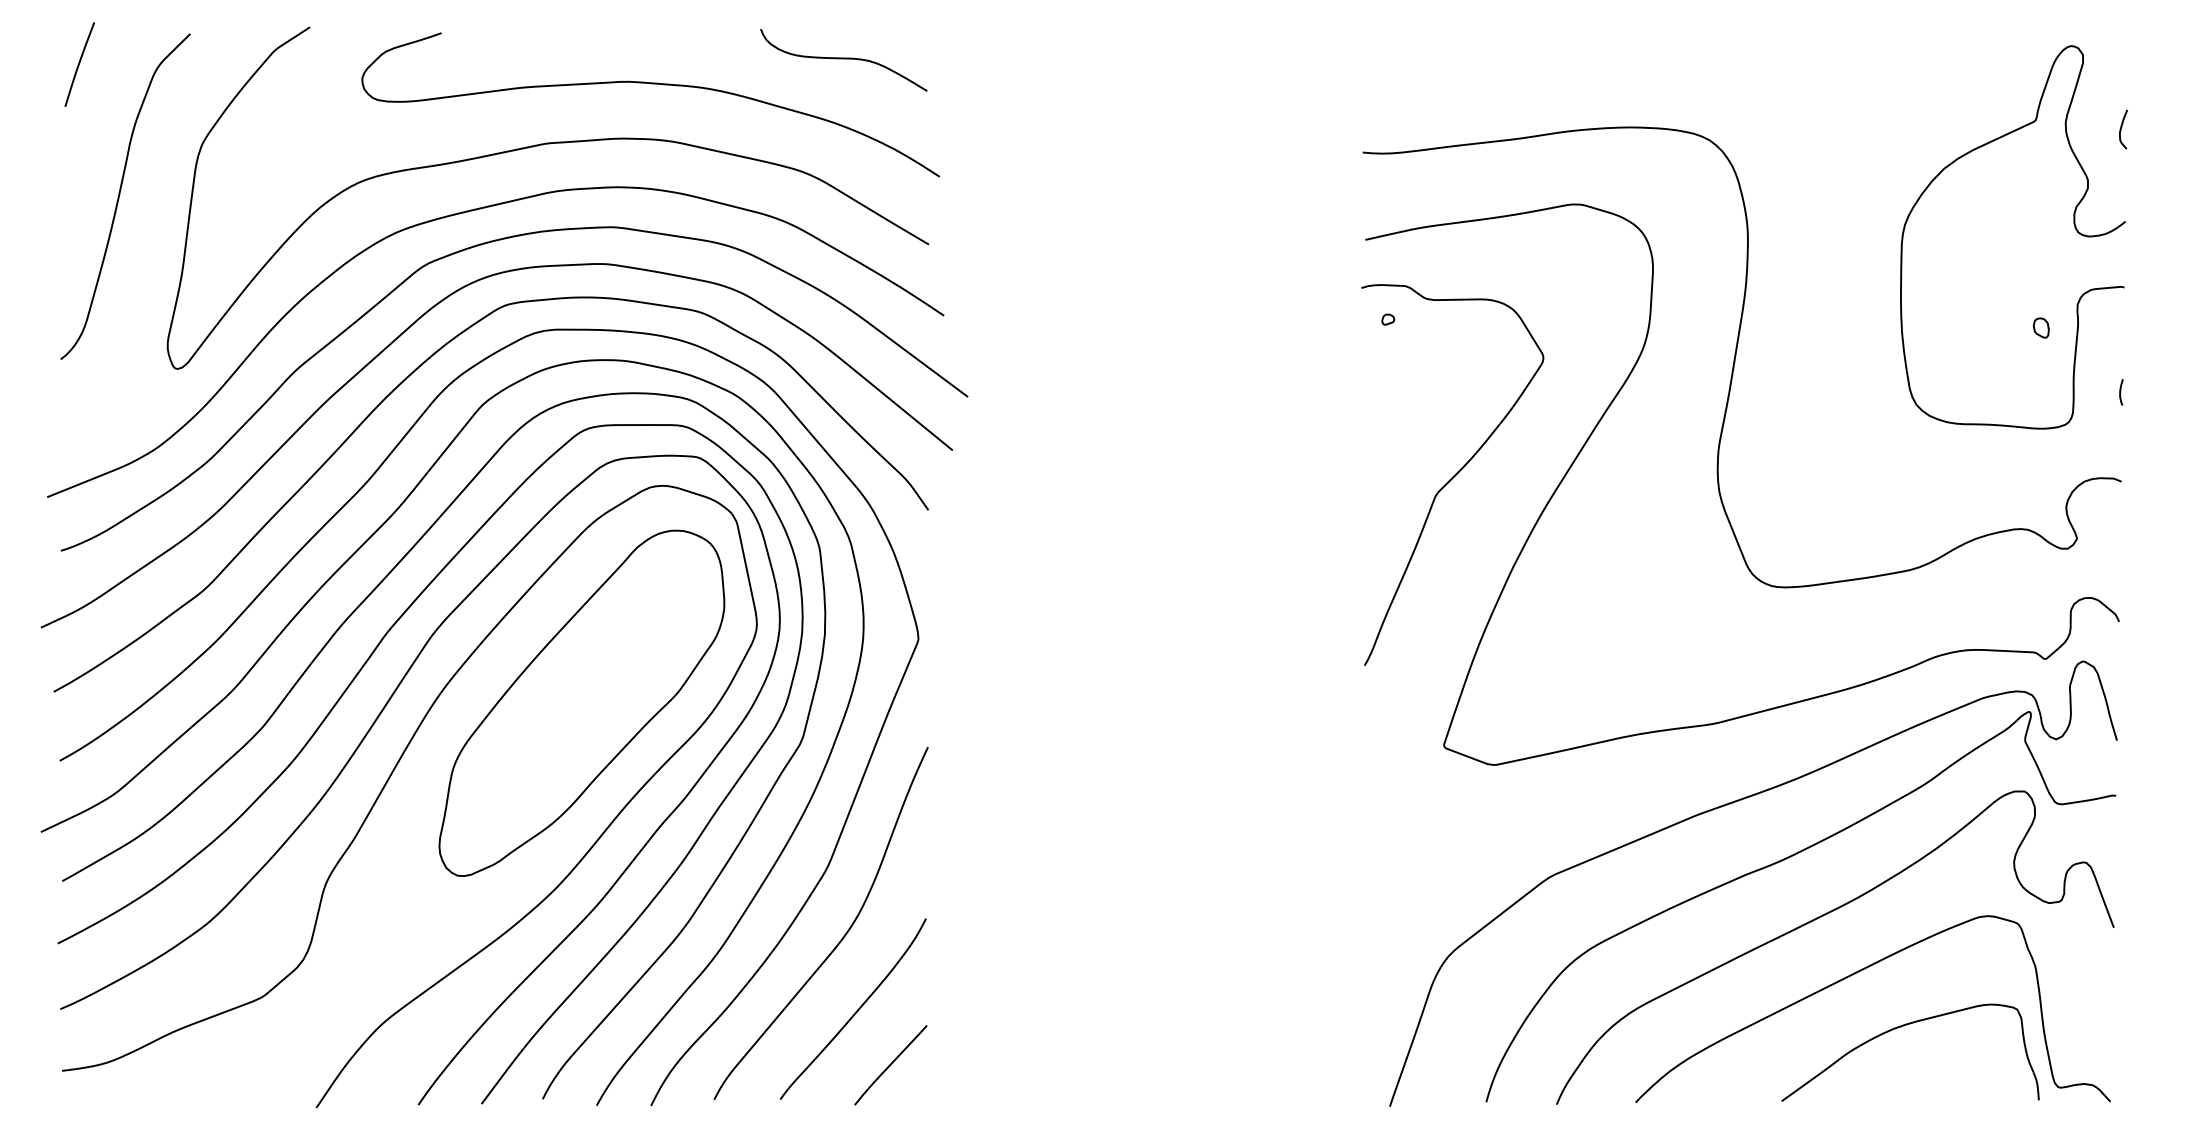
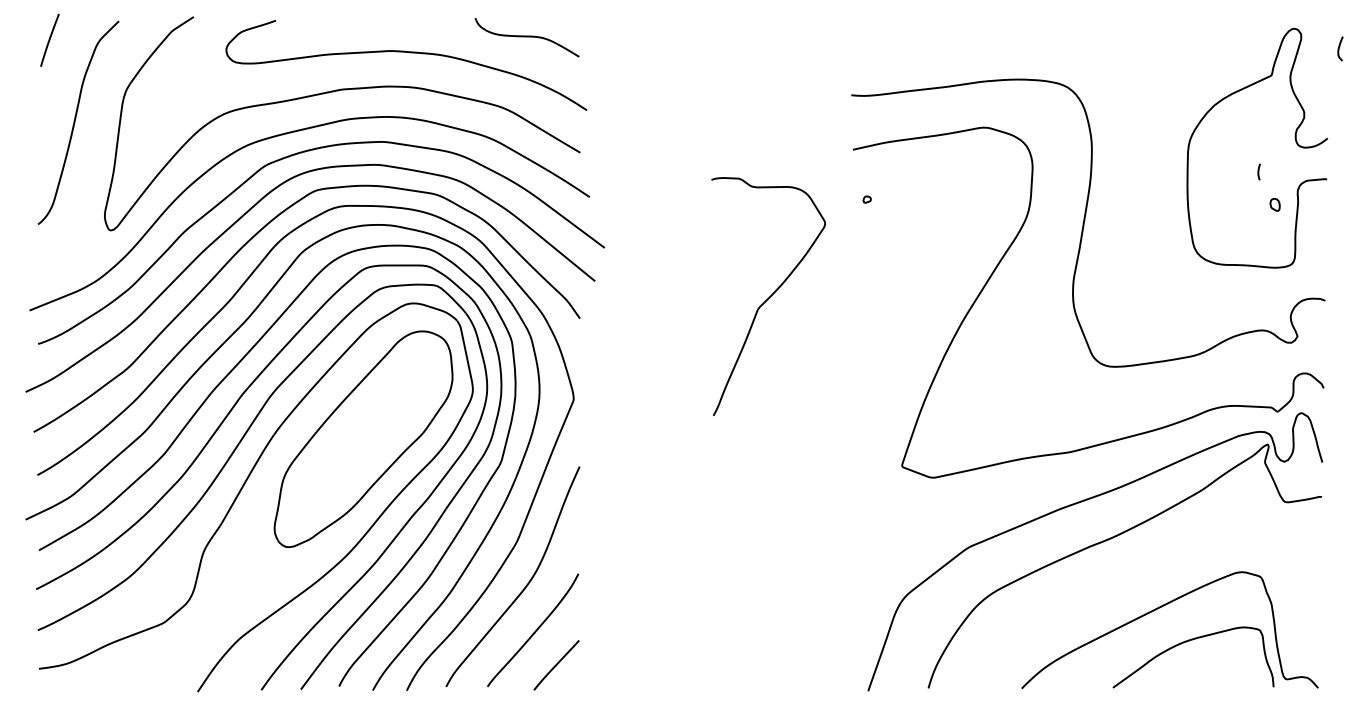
curve: (2121, 128) -> (1339, 48), moved
line: (2120, 391) -> (1258, 171), moved
curve: (1454, 474) -> (769, 296), moved
curve: (1820, 918) -> (1137, 573), removed

